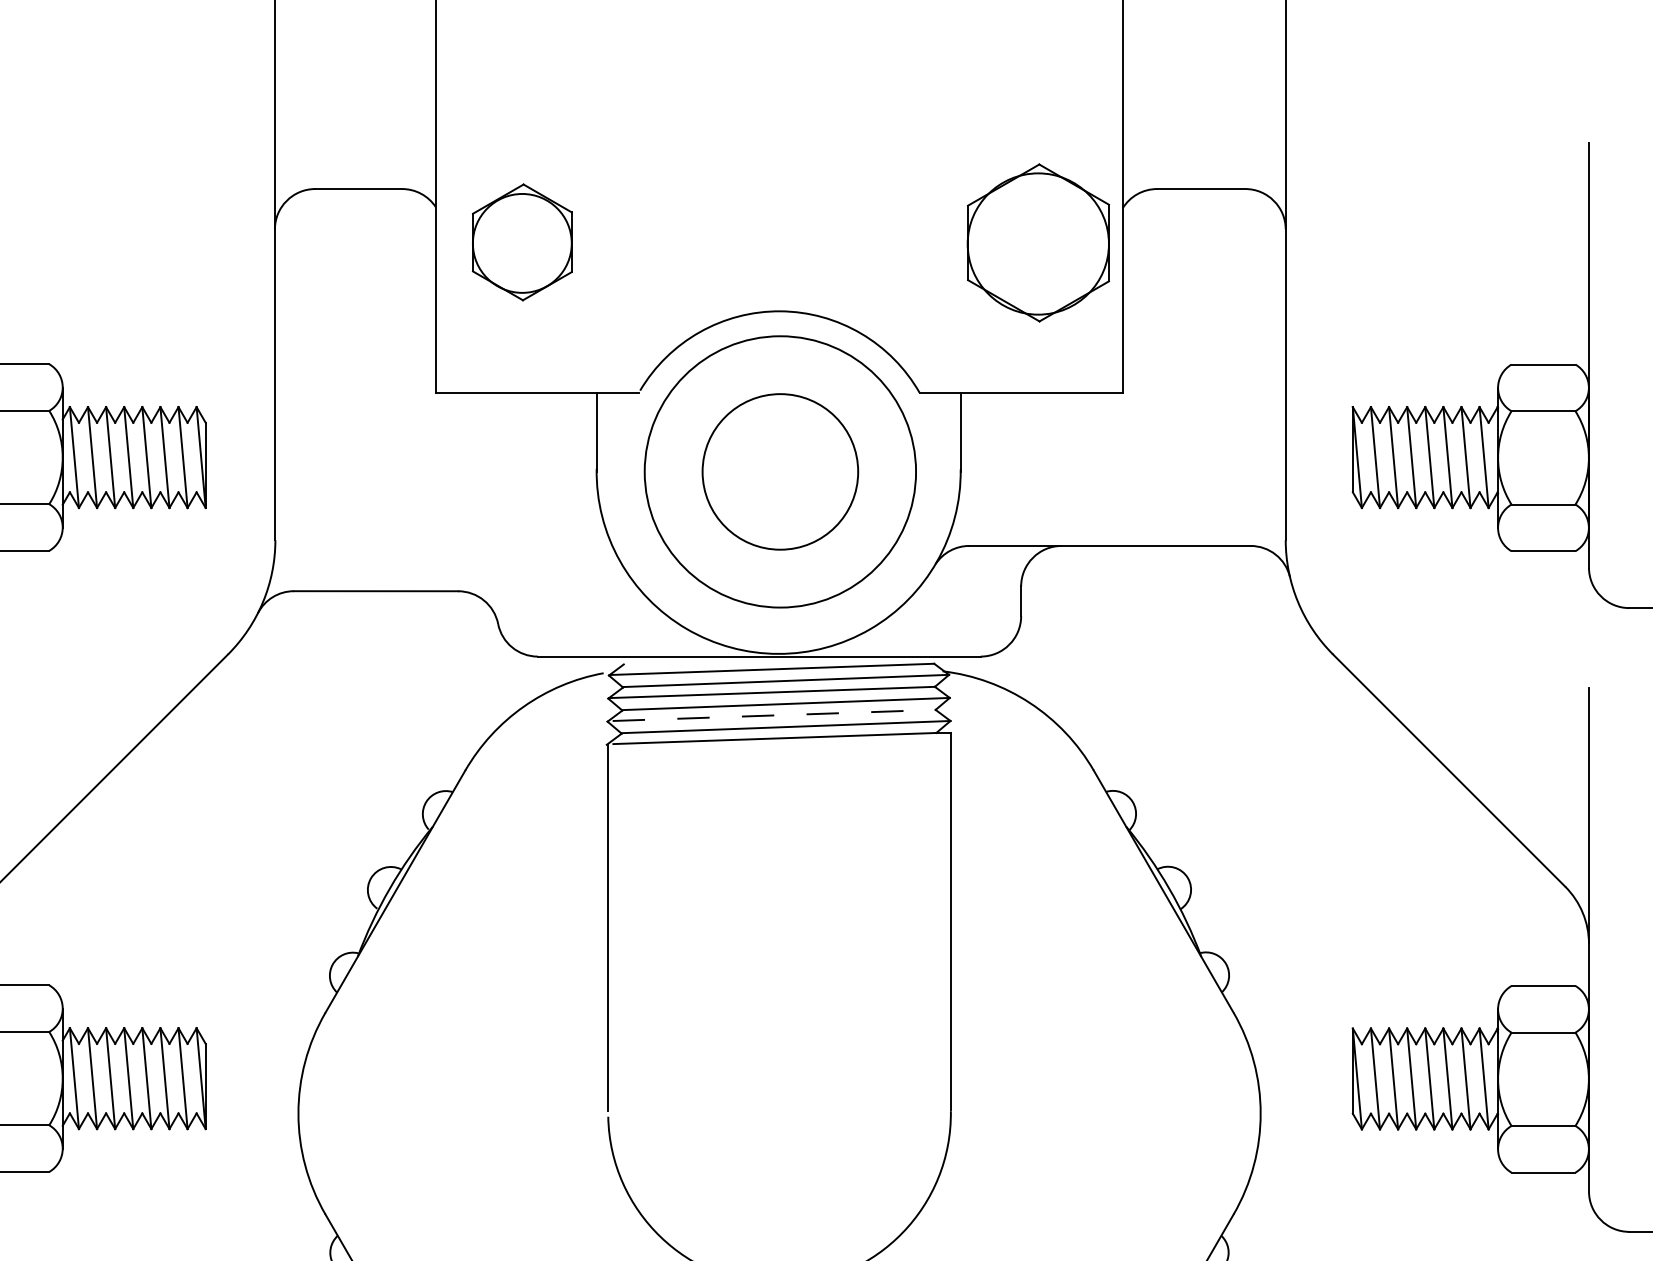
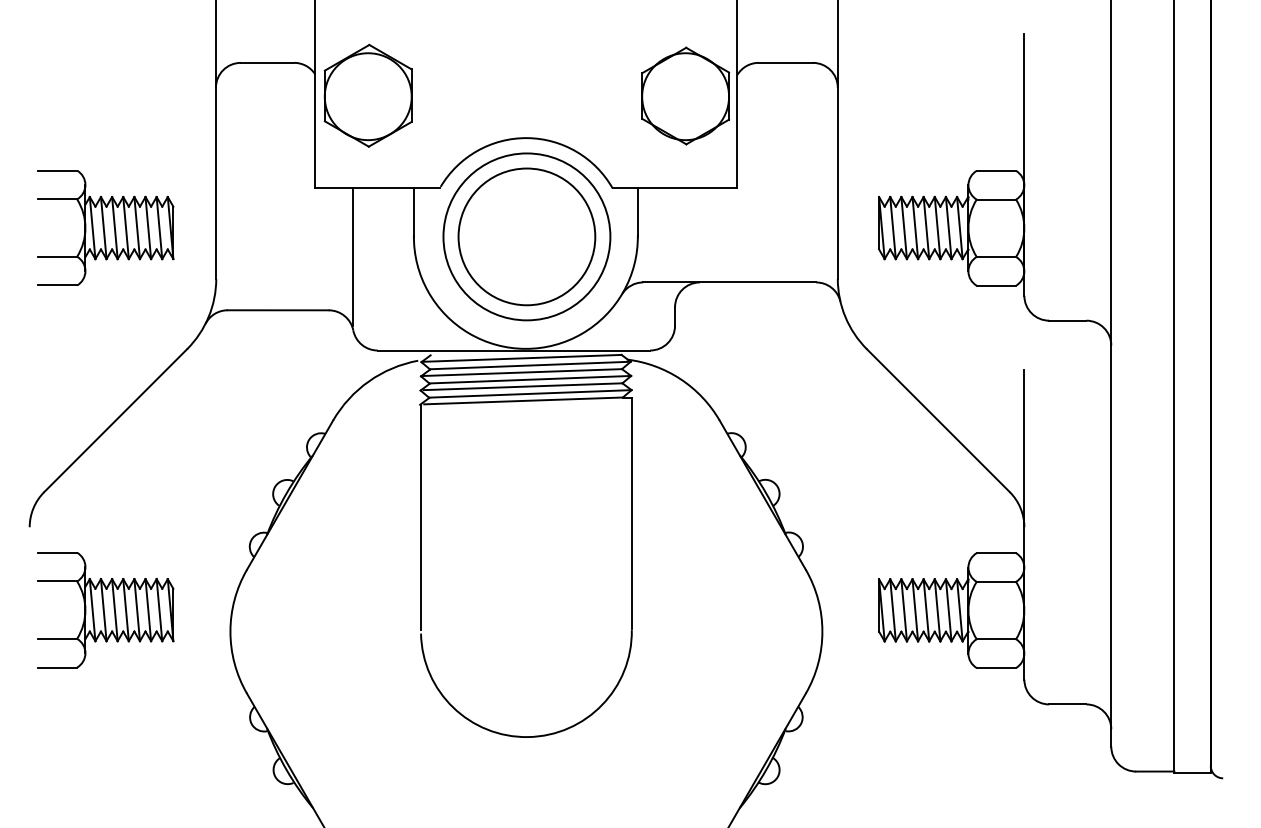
part: (521, 242) -> (367, 95), size x1.43
circle: (779, 471) -> (526, 236), size x1.43
line: (496, 503) -> (352, 256), added
line: (774, 715) -> (523, 386), dashed -> solid

